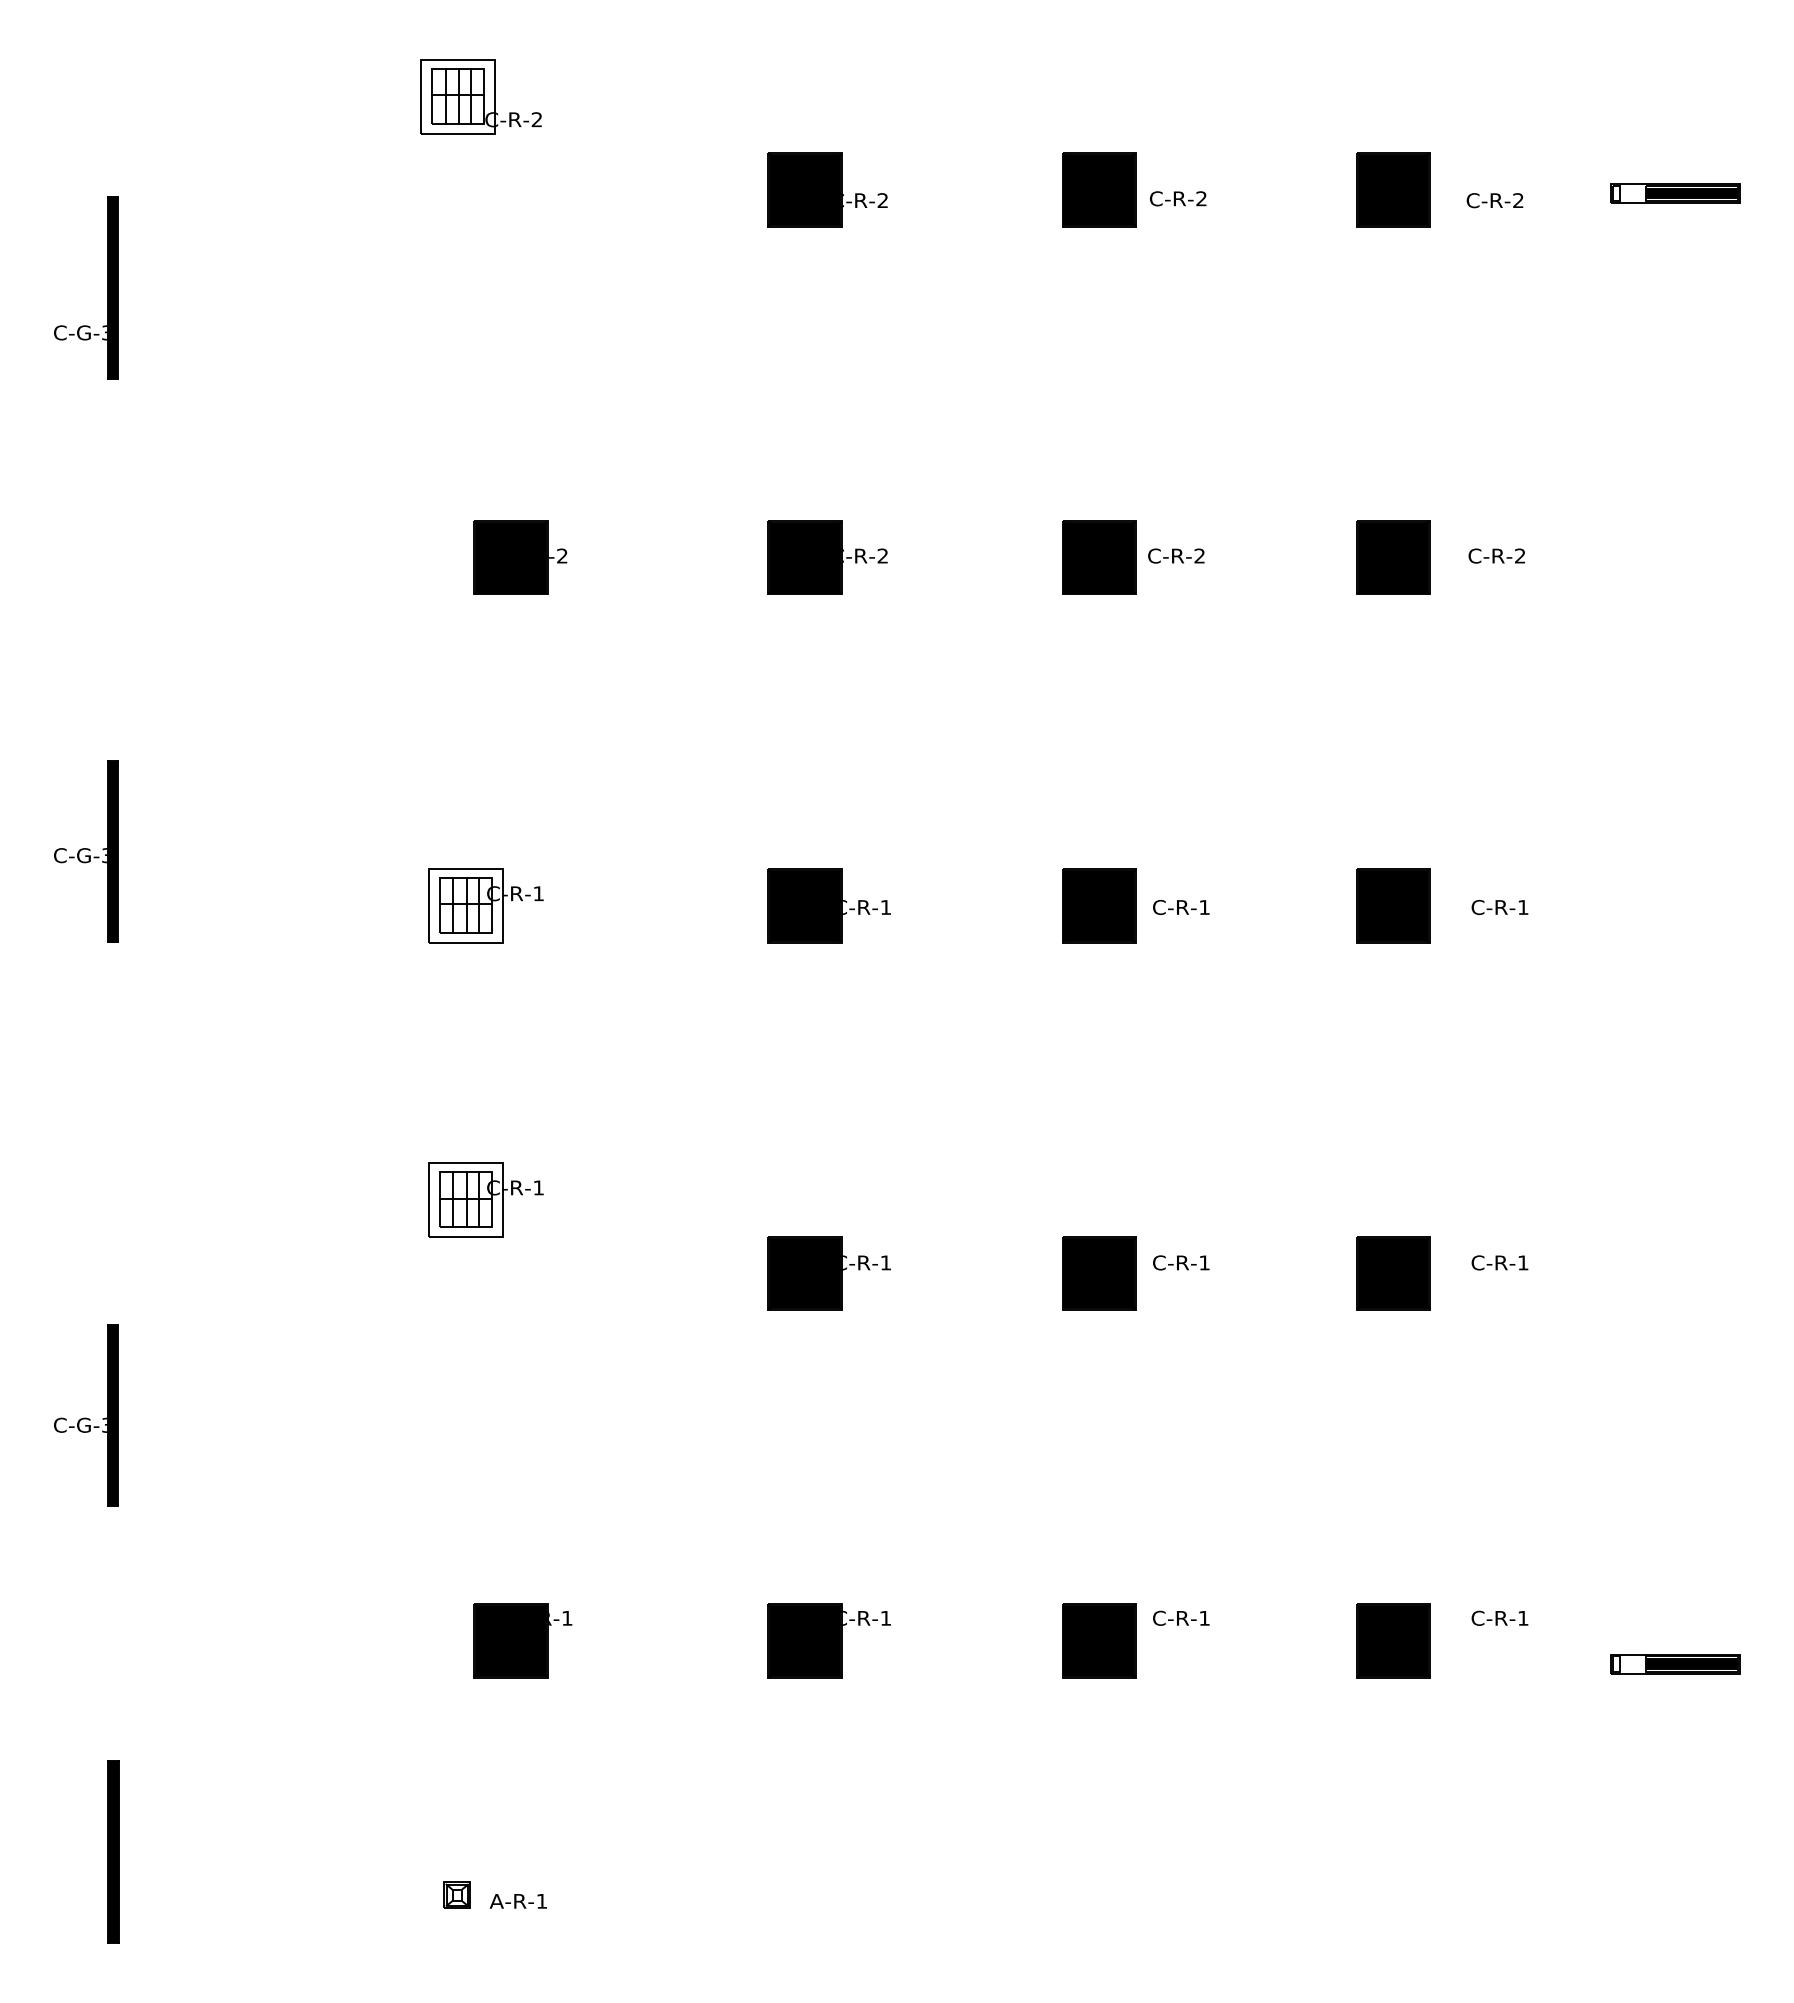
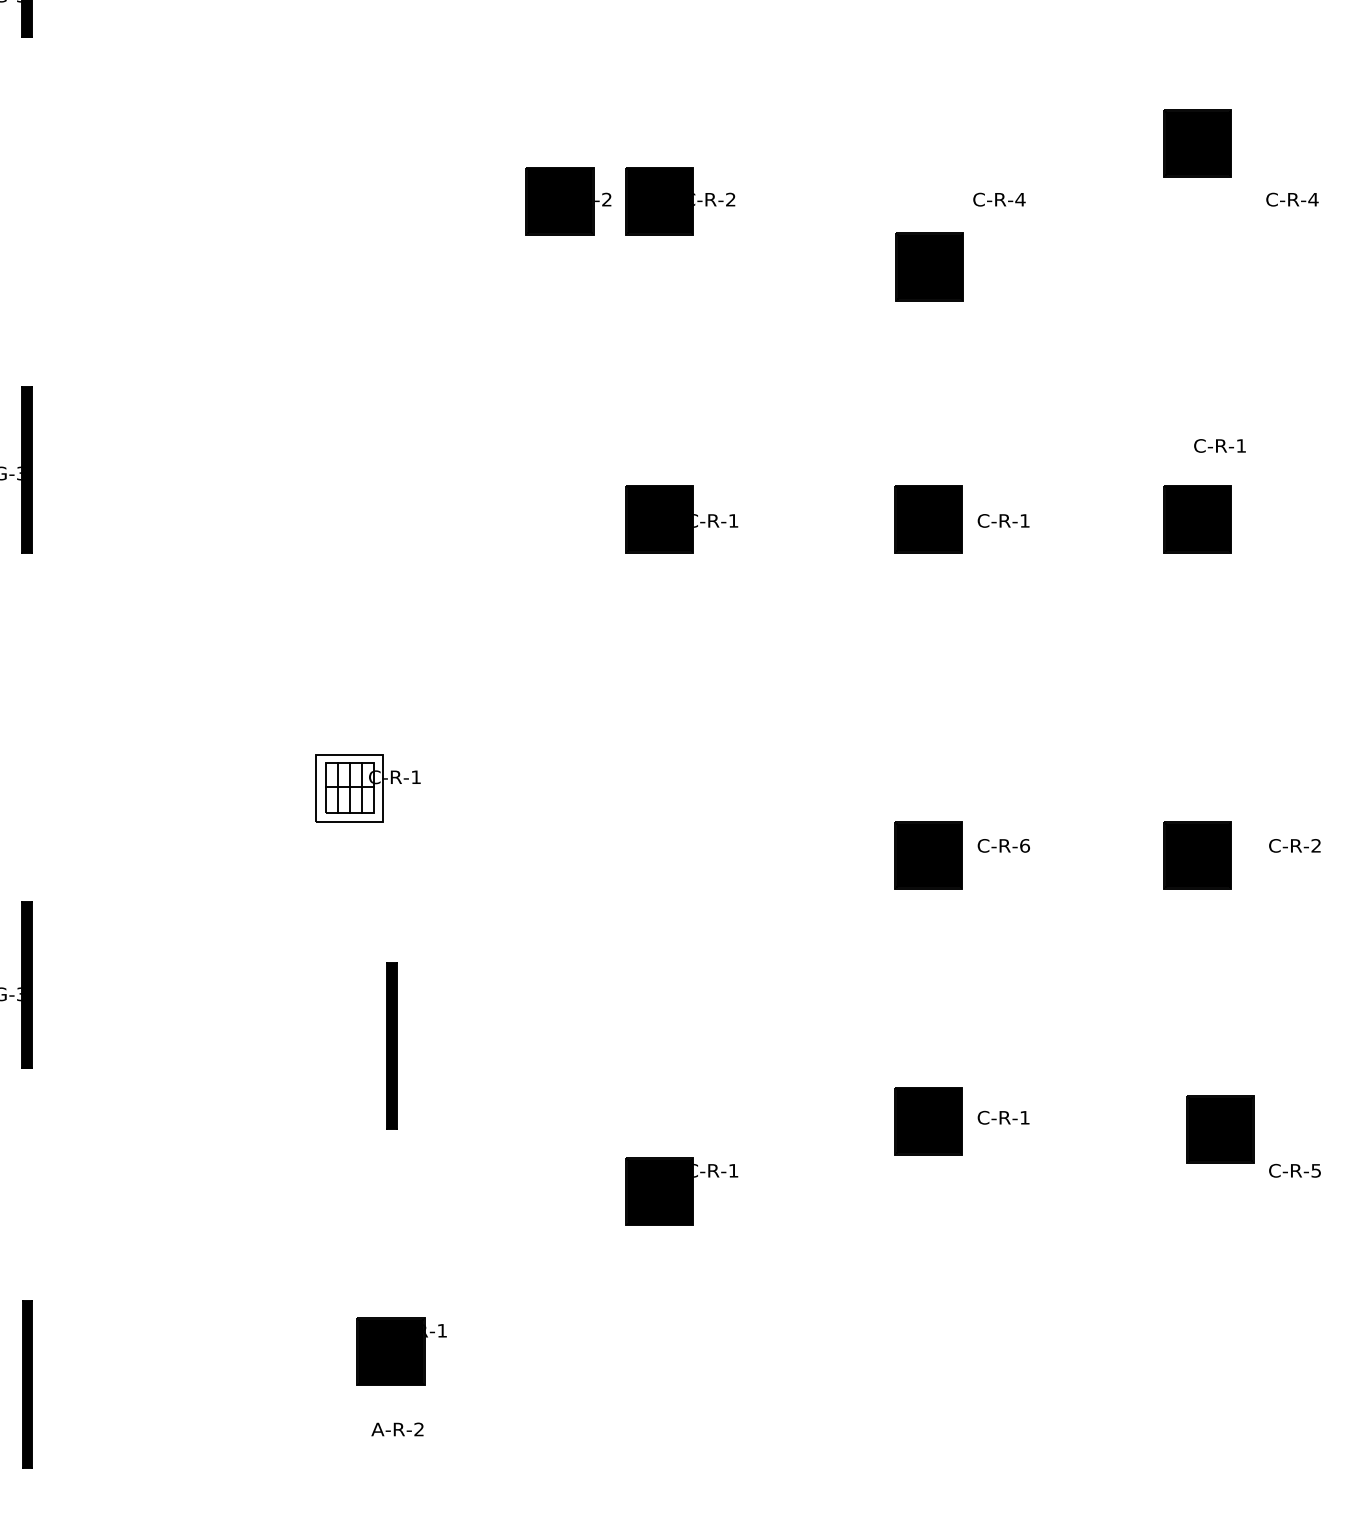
text: (1199, 555) -> (1020, 199), C-R-2 -> C-R-4
text: (1519, 555) -> (1312, 199), C-R-2 -> C-R-4
part: (520, 557) -> (568, 200), moved
part: (1099, 557) -> (929, 266), moved
part: (1393, 557) -> (1197, 143), moved
part: (485, 905) -> (367, 519), removed
text: (1499, 907) -> (1219, 445), moved
text: (1204, 1262) -> (1024, 845), C-R-1 -> C-R-6
text: (1523, 1262) -> (1316, 845), C-R-1 -> C-R-2
part: (828, 1273) -> (681, 855), removed
part: (512, 1481) -> (392, 1045), added
text: (1181, 1617) -> (1003, 1117), moved
text: (1523, 1618) -> (1316, 1170), C-R-1 -> C-R-5
part: (522, 1640) -> (401, 1351), moved
part: (1099, 1640) -> (928, 1120), moved
part: (1393, 1640) -> (1220, 1128), moved
part: (456, 1894) -> (341, 1423), removed
text: (541, 1900) -> (418, 1428), A-R-1 -> A-R-2

